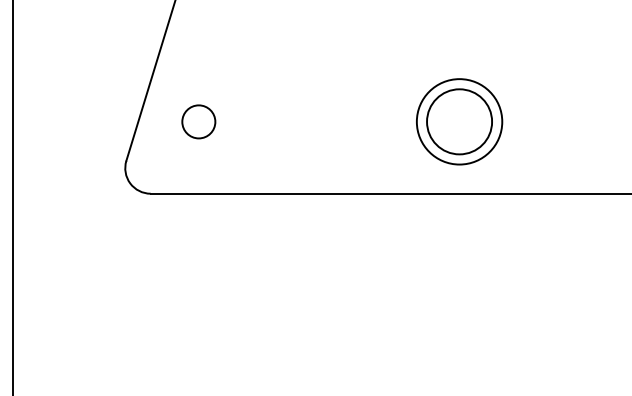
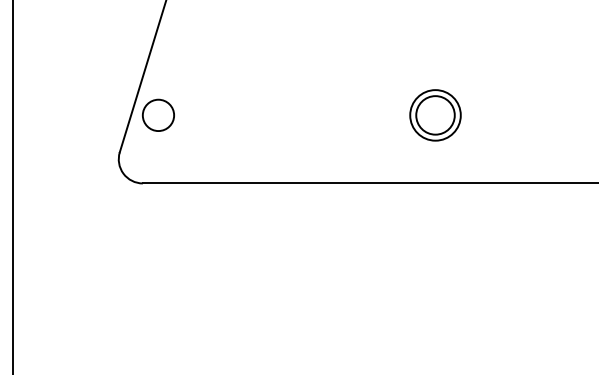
circle: (198, 120) -> (158, 114), moved
part: (459, 122) -> (435, 115), size x0.62

